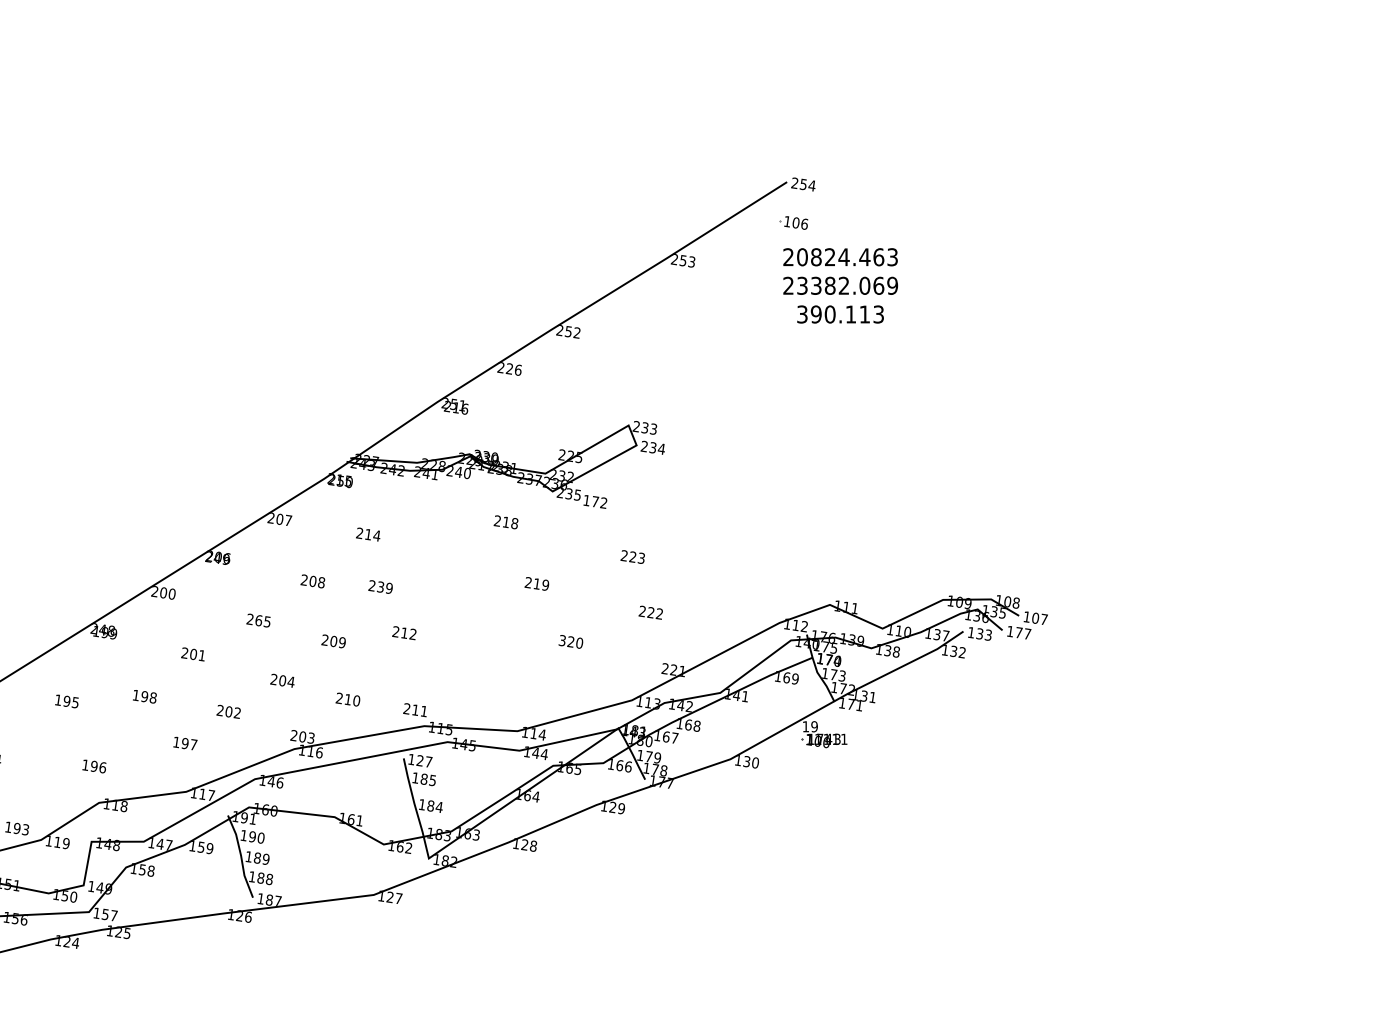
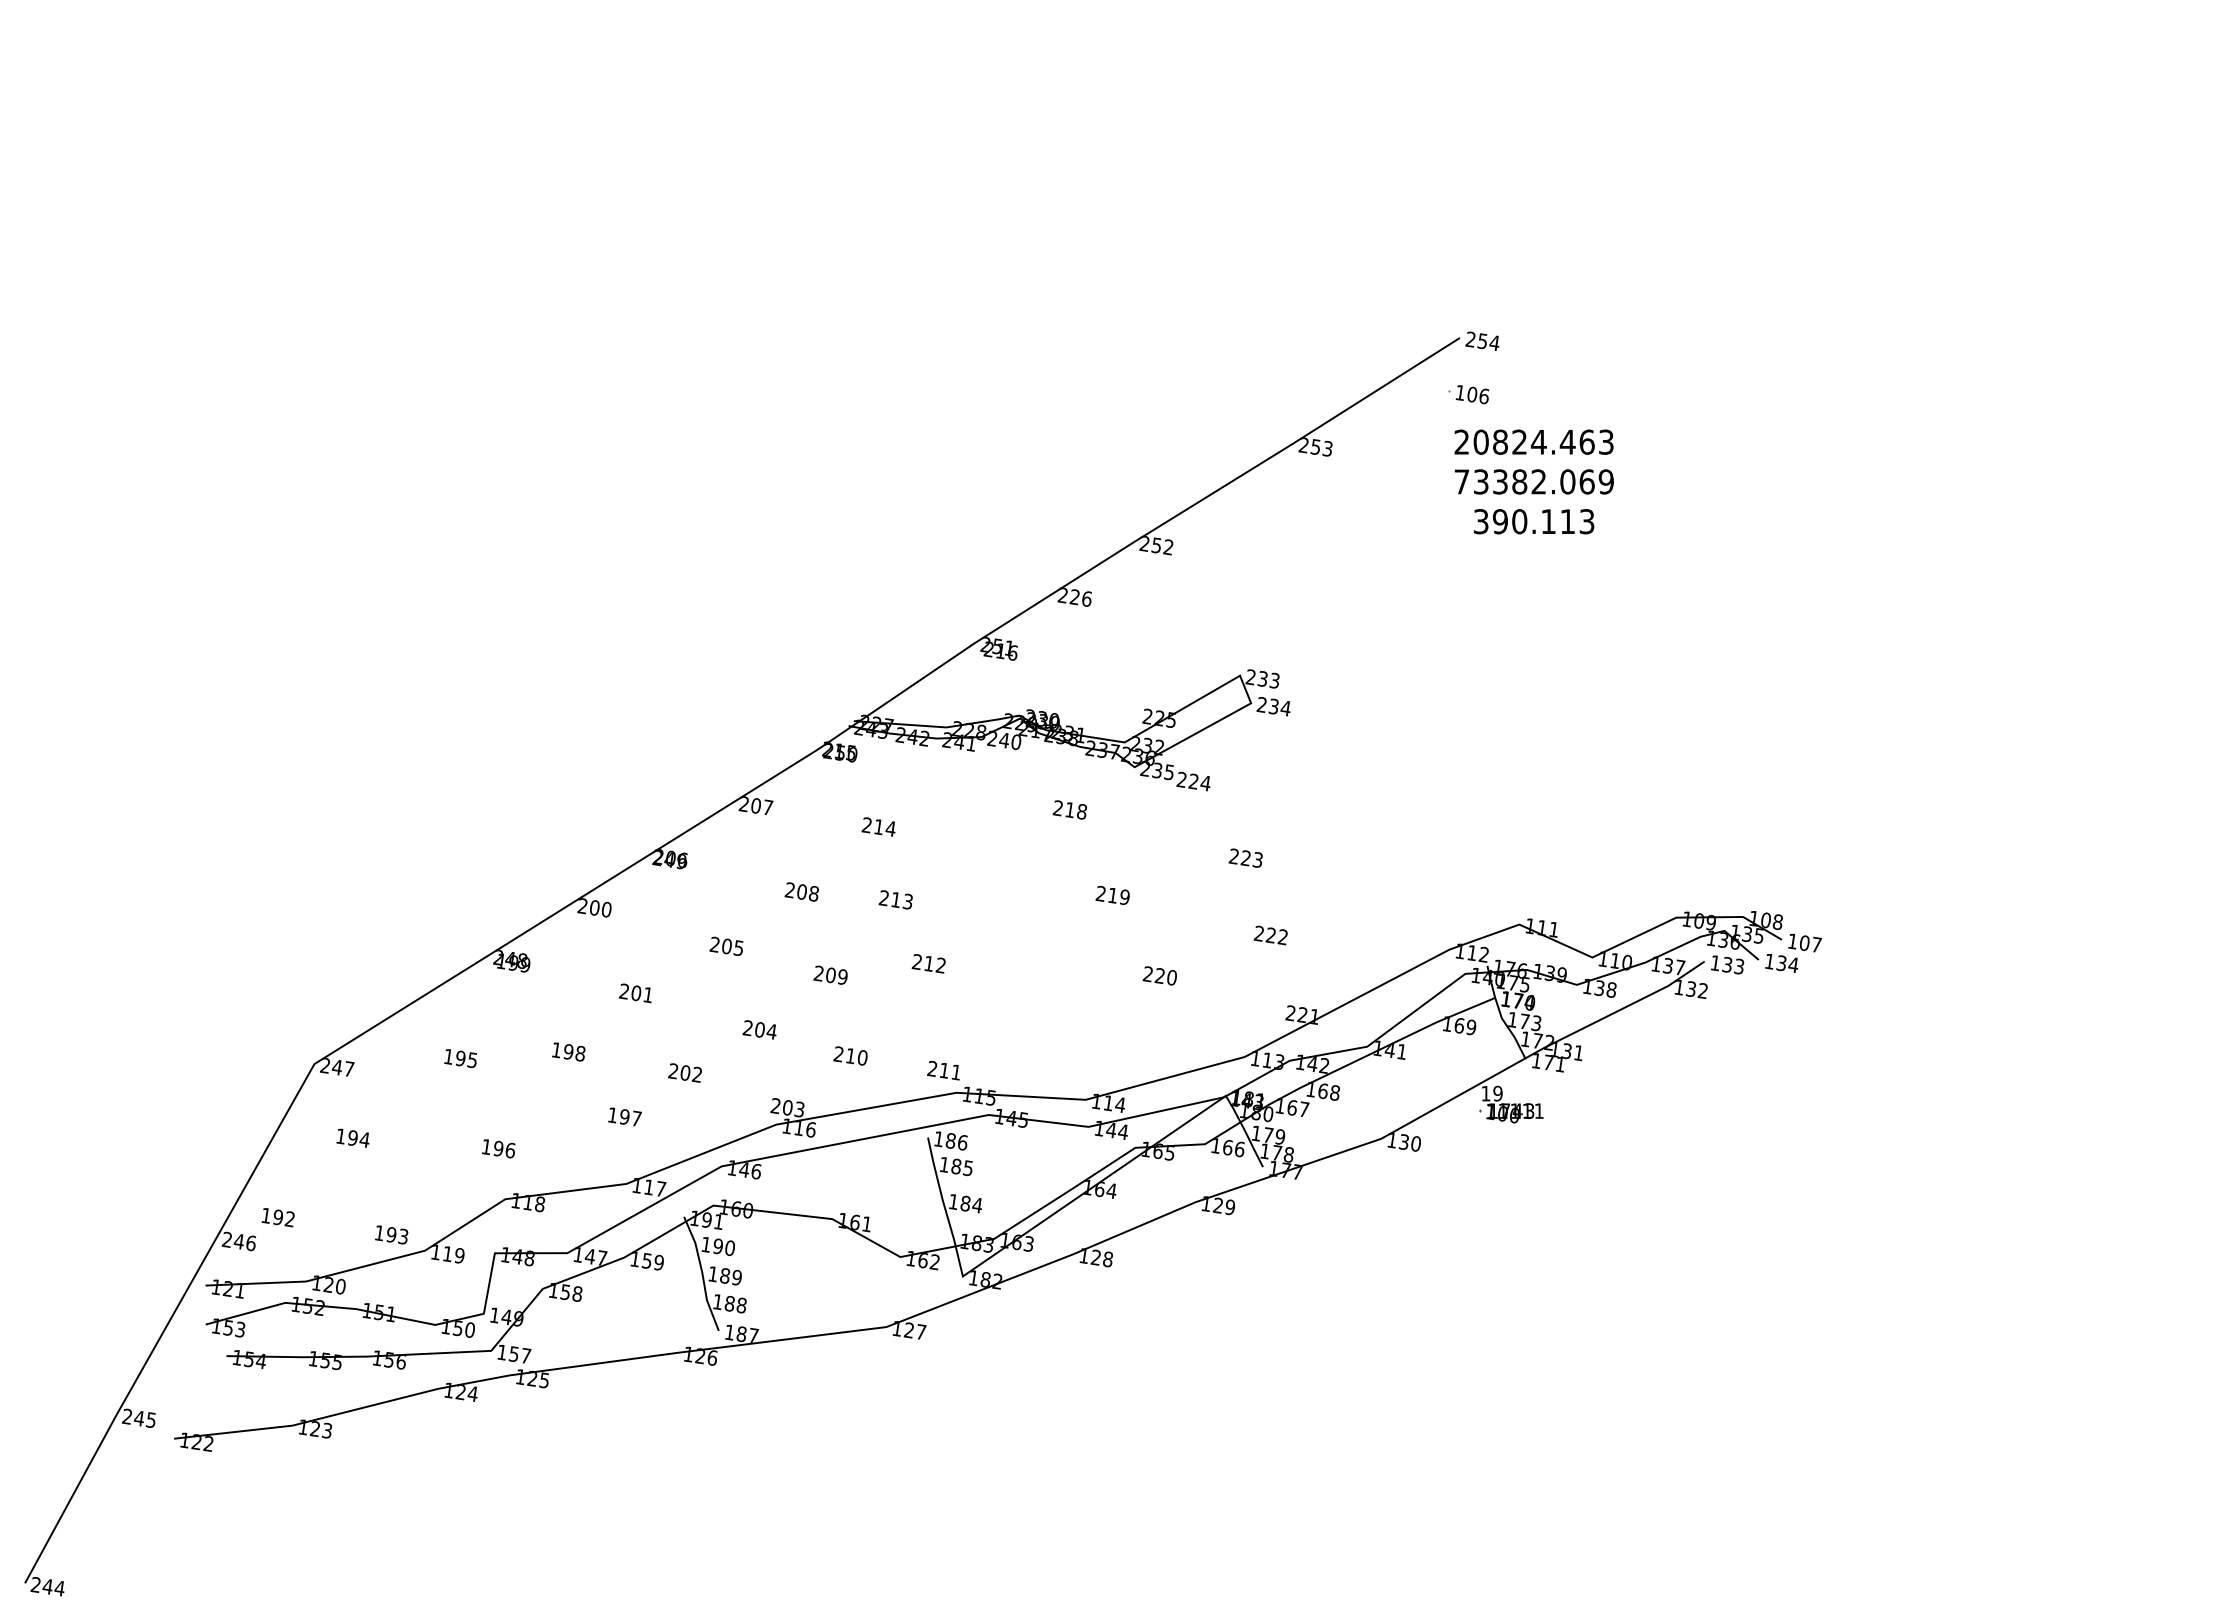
text: (788, 285) -> (1461, 481), 23382.069 -> 73382.069
text: (595, 501) -> (1193, 781), 172 -> 224
text: (384, 587) -> (901, 900), 239 -> 213
text: (258, 620) -> (726, 946), 265 -> 205
text: (1023, 632) -> (1787, 963), 177 -> 134
text: (561, 640) -> (1147, 974), 320 -> 220
text: (424, 761) -> (956, 1141), 127 -> 186

